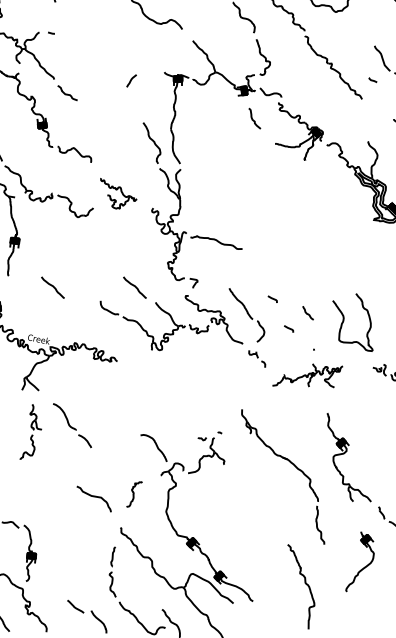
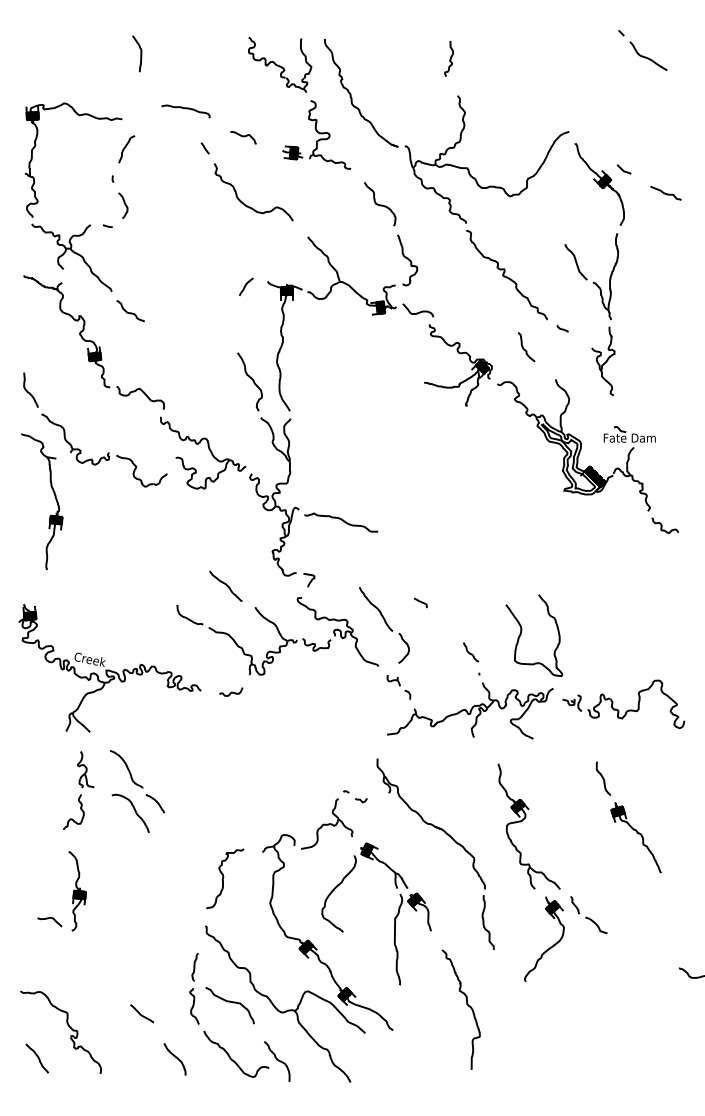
curve: (63, 17) -> (124, 204), added
curve: (131, 80) -> (245, 286), moved
curve: (372, 80) -> (562, 328), moved
curve: (253, 119) -> (524, 348), moved
part: (119, 193) -> (203, 452), size x1.67
curve: (52, 287) -> (109, 585), removed
curve: (307, 313) -> (470, 652), moved
line: (288, 328) -> (443, 644), removed
curve: (138, 361) -> (231, 691), added
part: (307, 375) -> (470, 710), size x1.67
curve: (202, 439) -> (361, 800), moved
curve: (156, 446) -> (134, 811), moved
part: (134, 494) -> (225, 878), size x1.67
curve: (93, 496) -> (229, 1002), moved
part: (254, 521) -> (394, 917), added
part: (30, 553) -> (77, 891), moved
part: (364, 566) -> (550, 946), moved
curve: (75, 607) -> (142, 1014), moved

